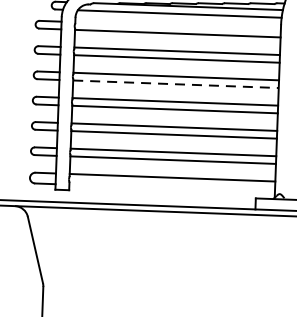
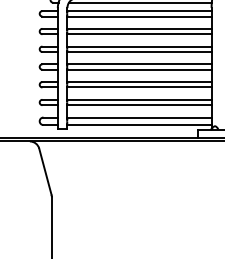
line: (178, 26) -> (139, 11), added
line: (177, 85) -> (140, 52), dashed -> solid
line: (172, 189) -> (139, 125), added

